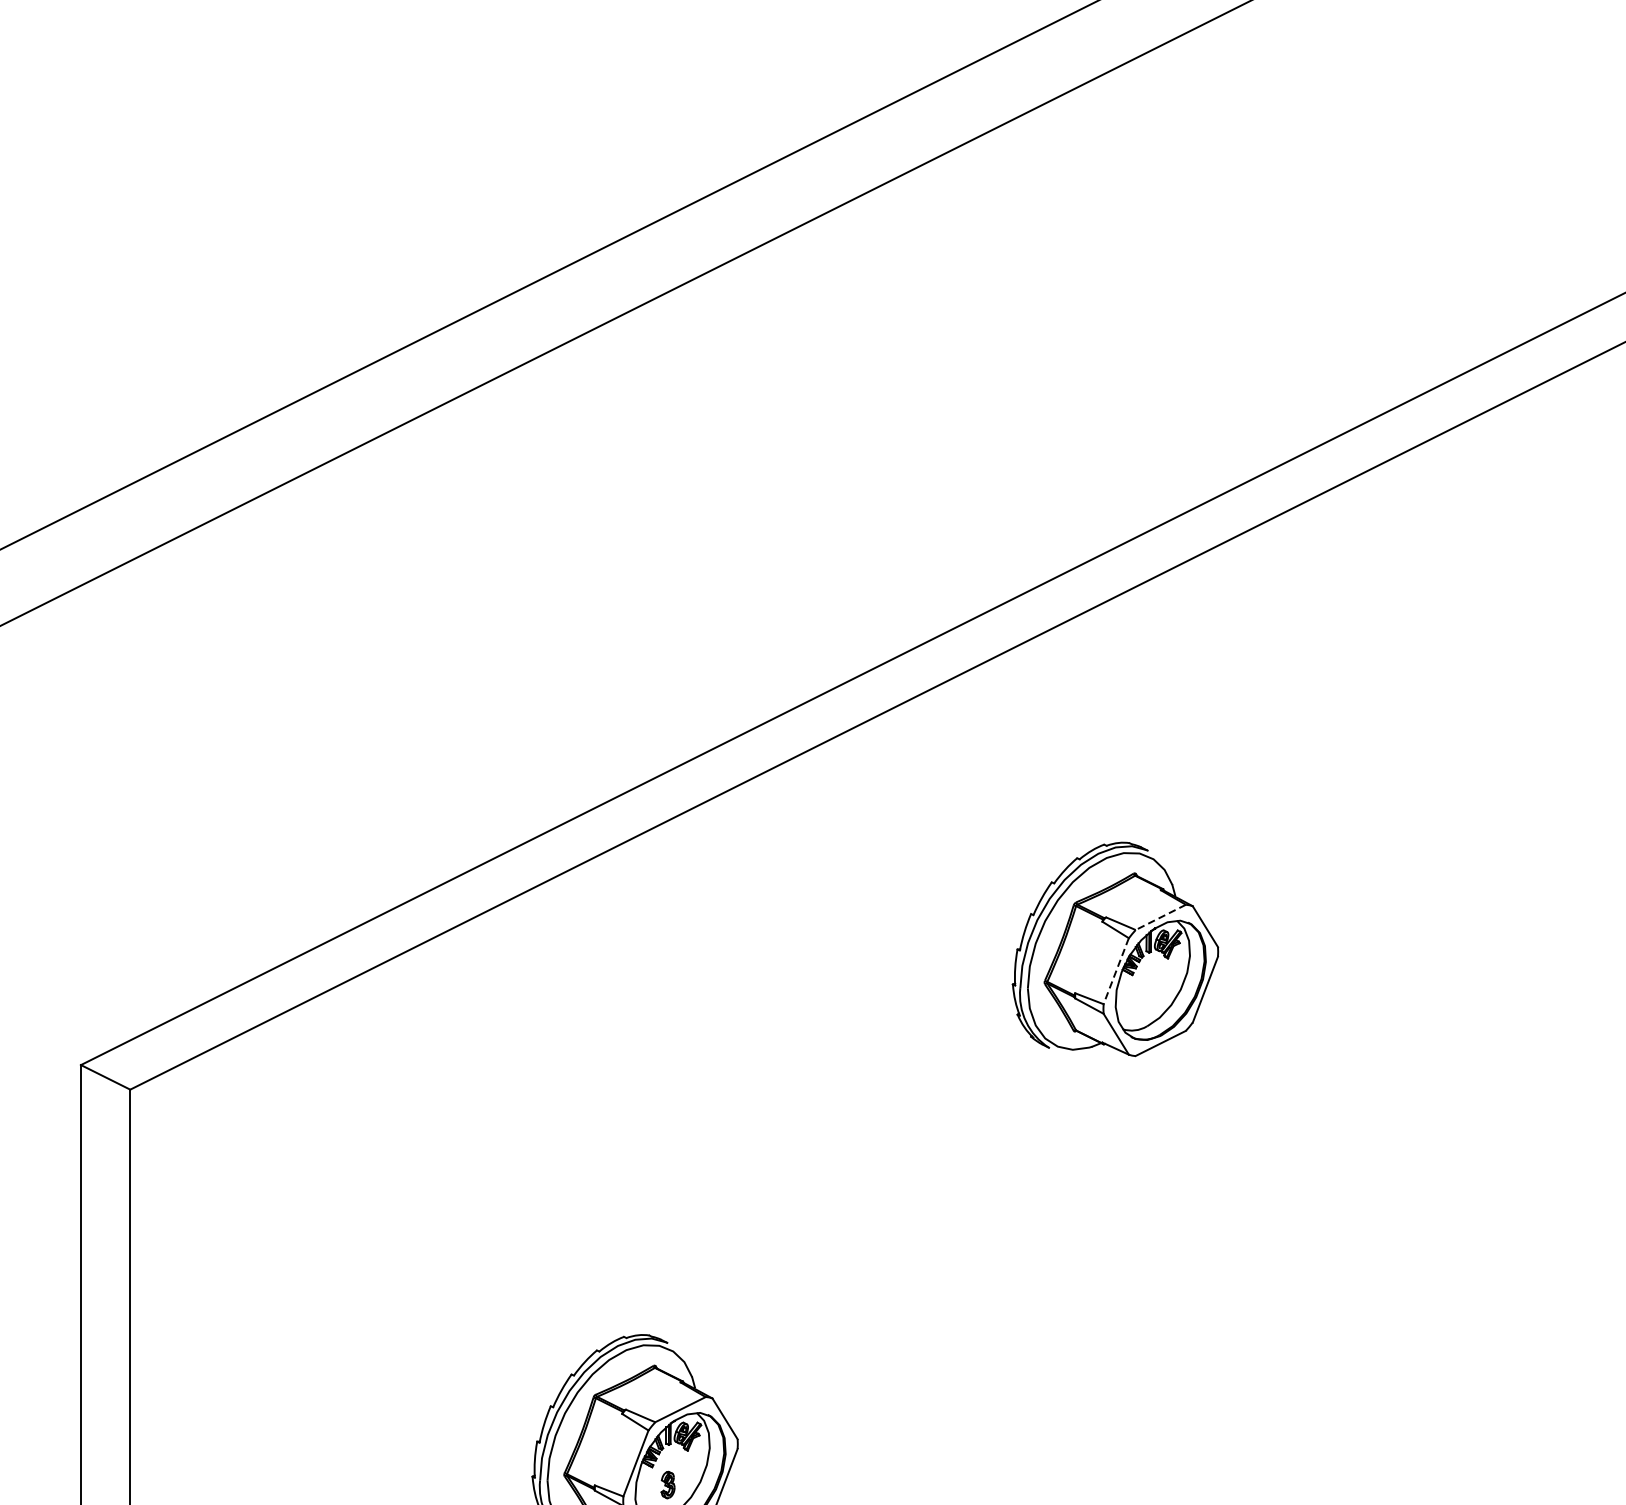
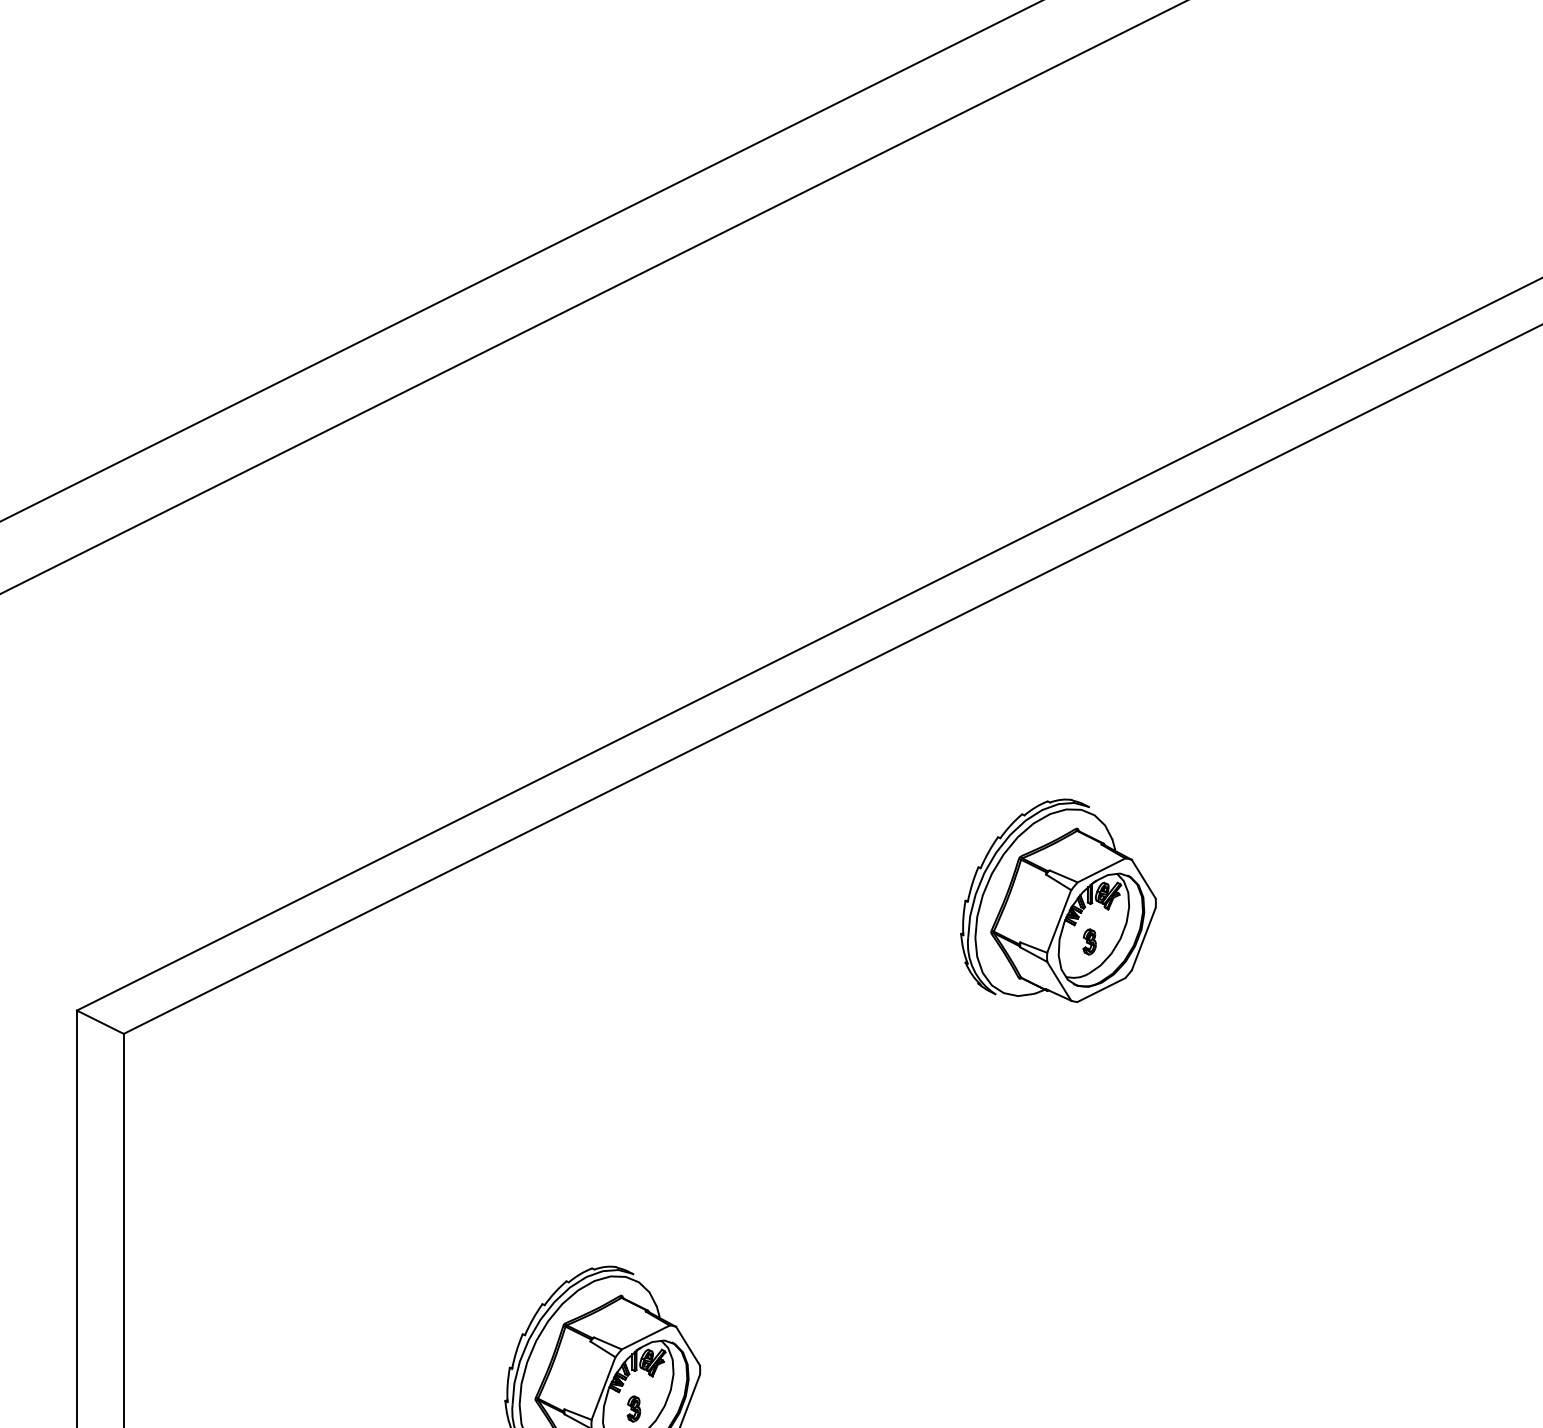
line: (1160, 917) -> (1101, 870), dashed -> solid
line: (1116, 971) -> (1059, 921), dashed -> solid
part: (1148, 992) -> (1089, 941), added

